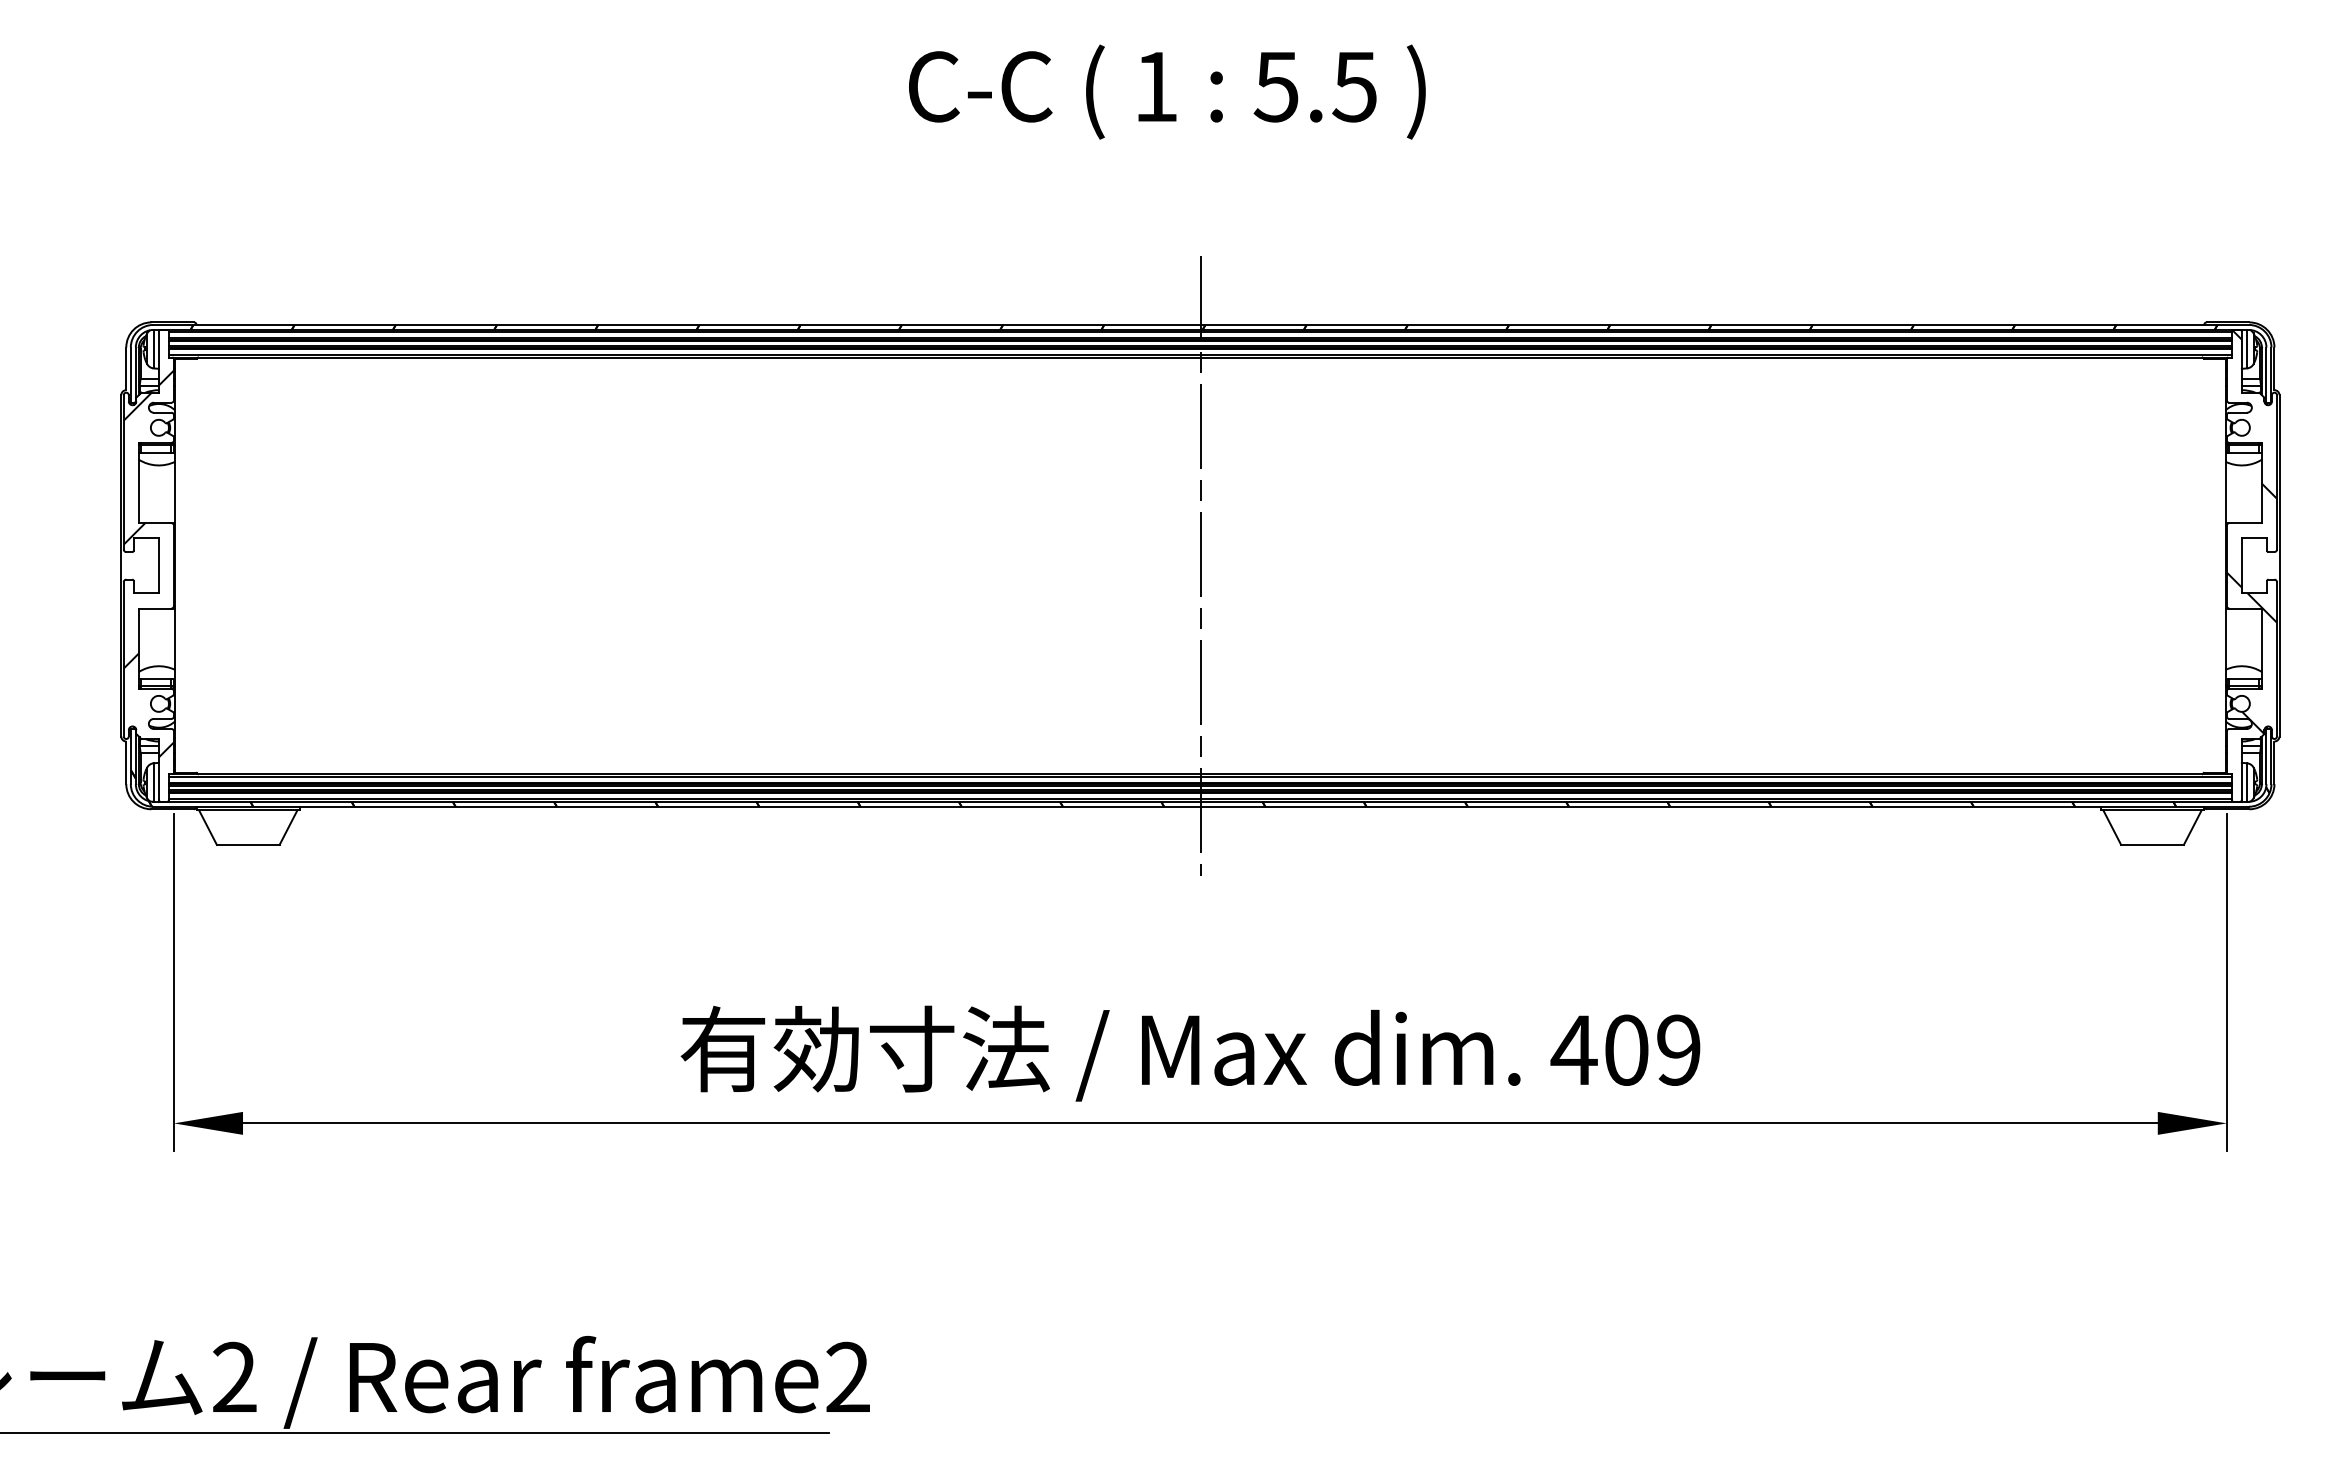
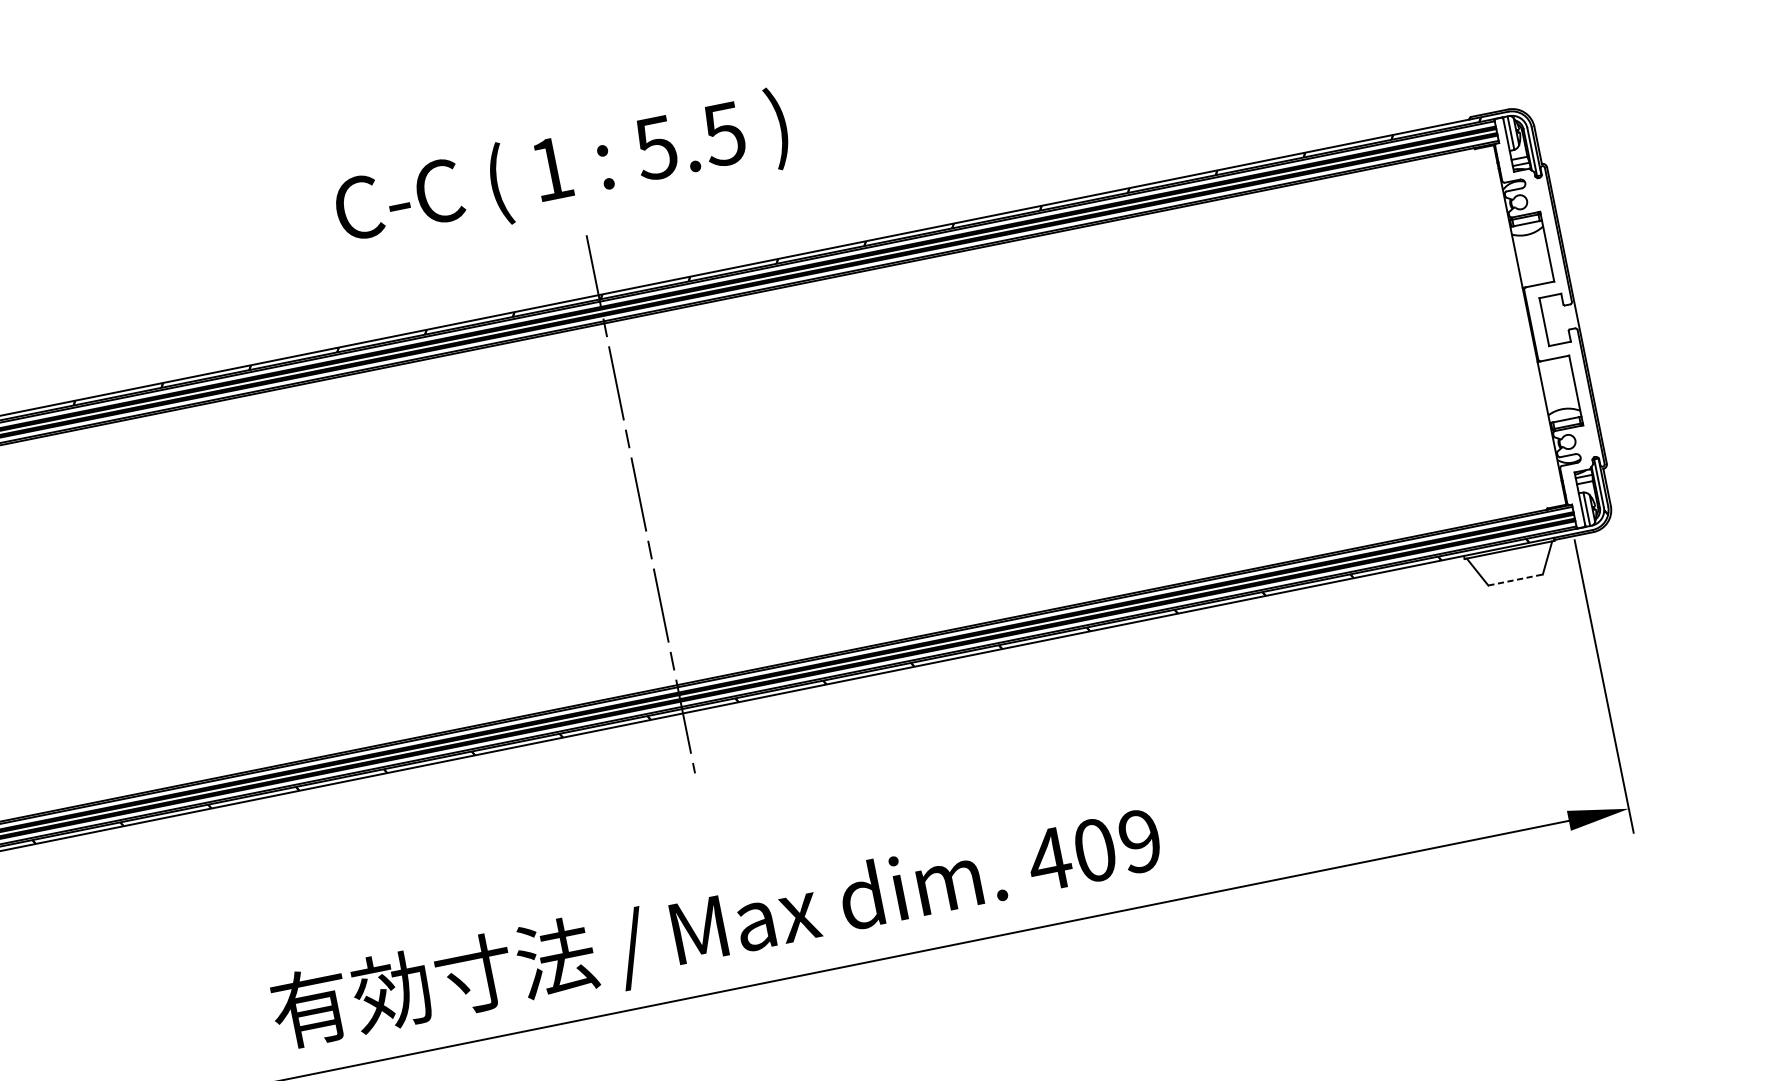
text: (1167, 91) -> (562, 171), moved
hatch: (2251, 532) -> (1546, 291), removed
line: (2153, 844) -> (1516, 579), solid -> dashed

